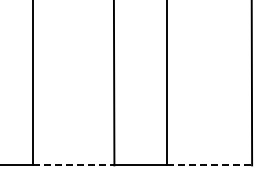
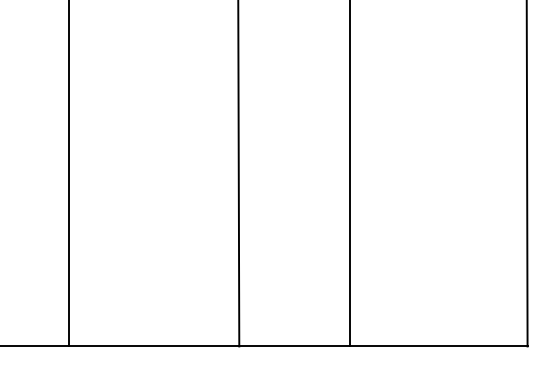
line: (73, 165) -> (153, 346), dashed -> solid
line: (210, 165) -> (440, 346), dashed -> solid

